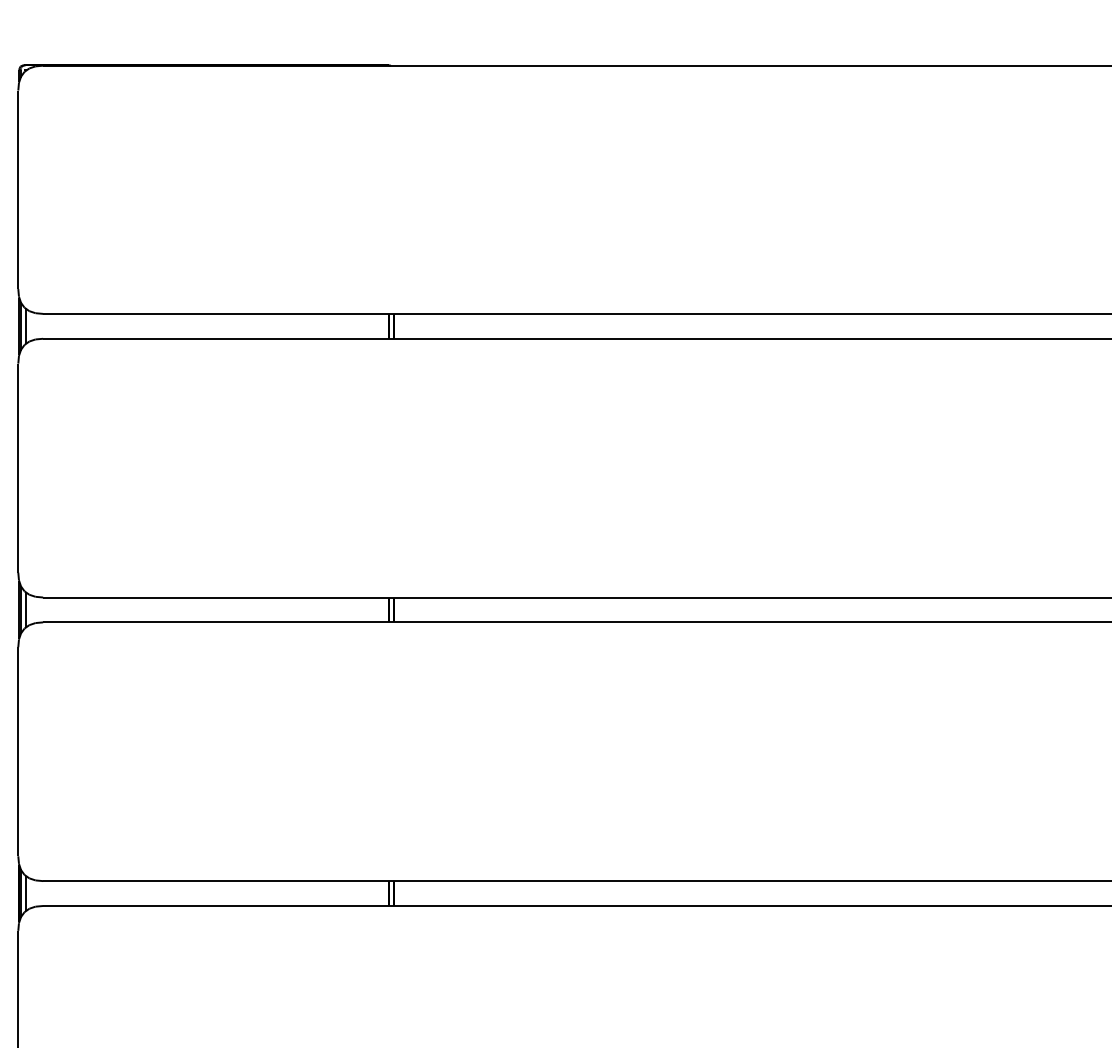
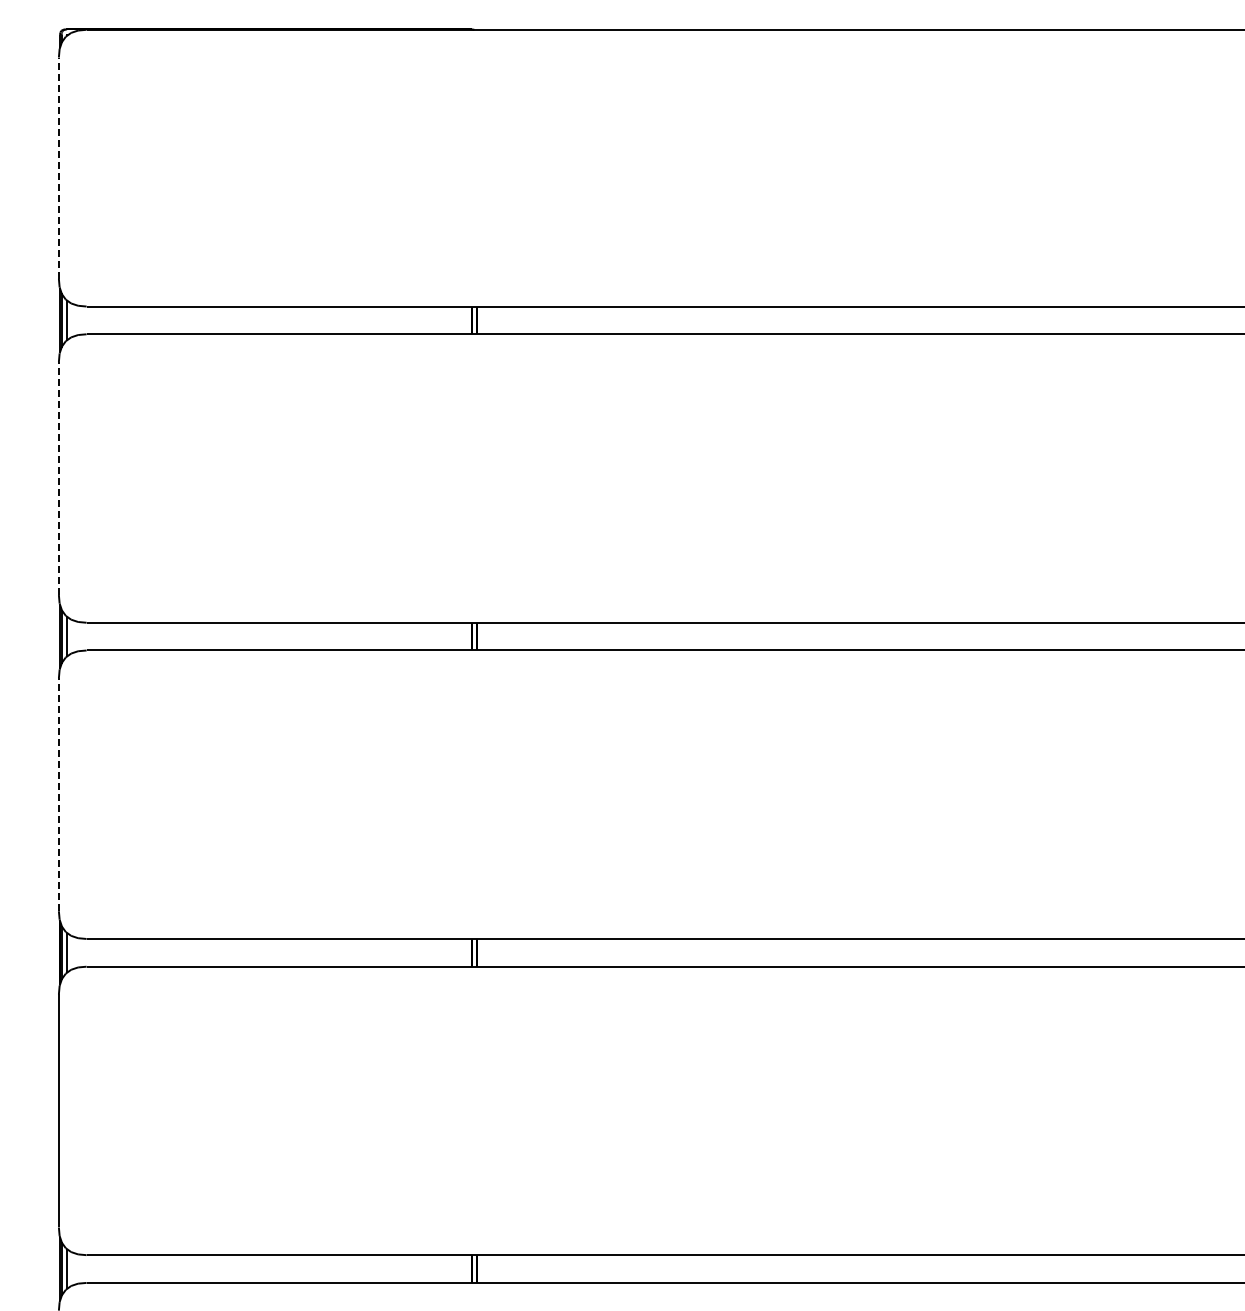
line: (17, 190) -> (58, 168), solid -> dashed
line: (17, 468) -> (58, 478), solid -> dashed
line: (17, 751) -> (58, 794), solid -> dashed

